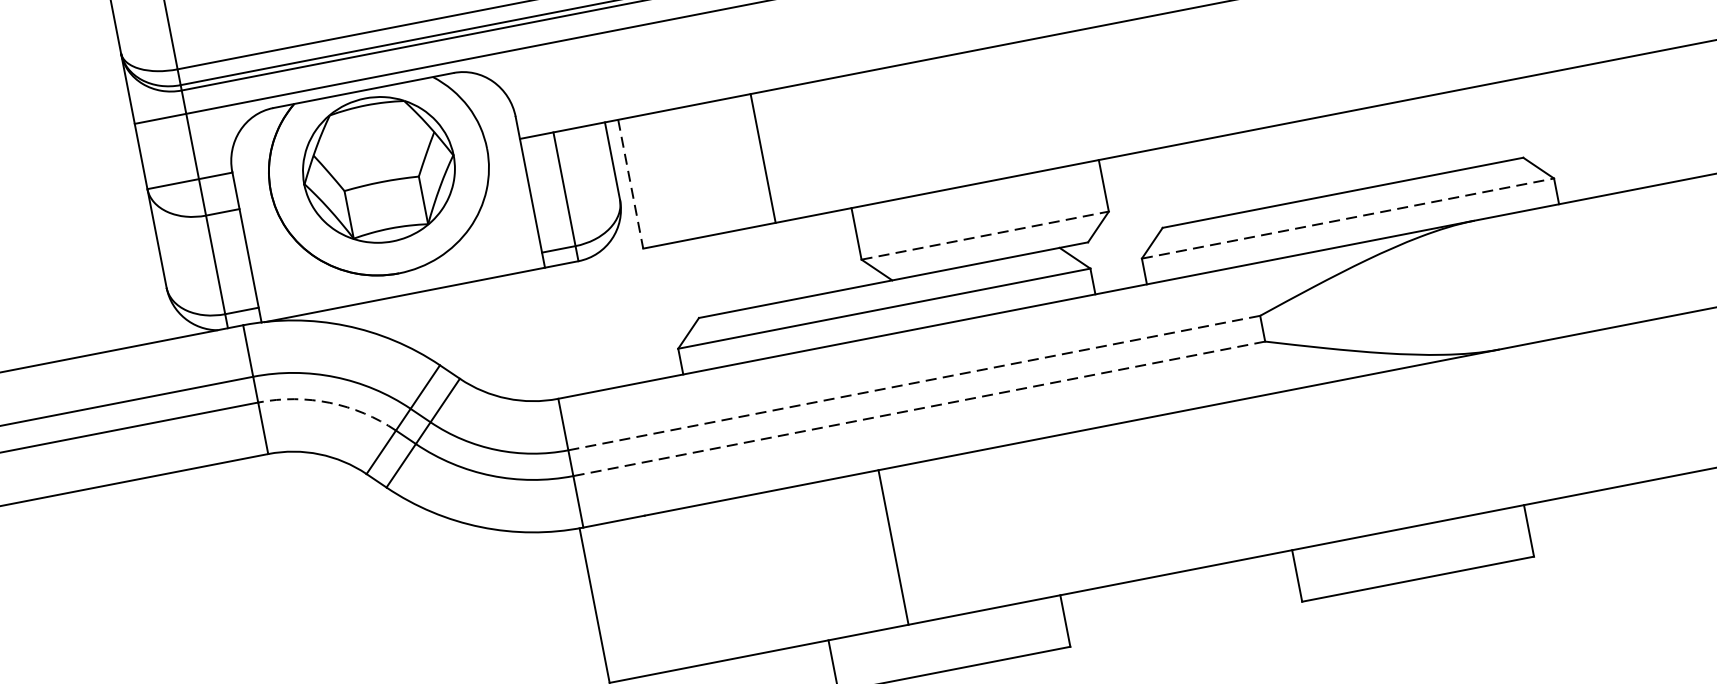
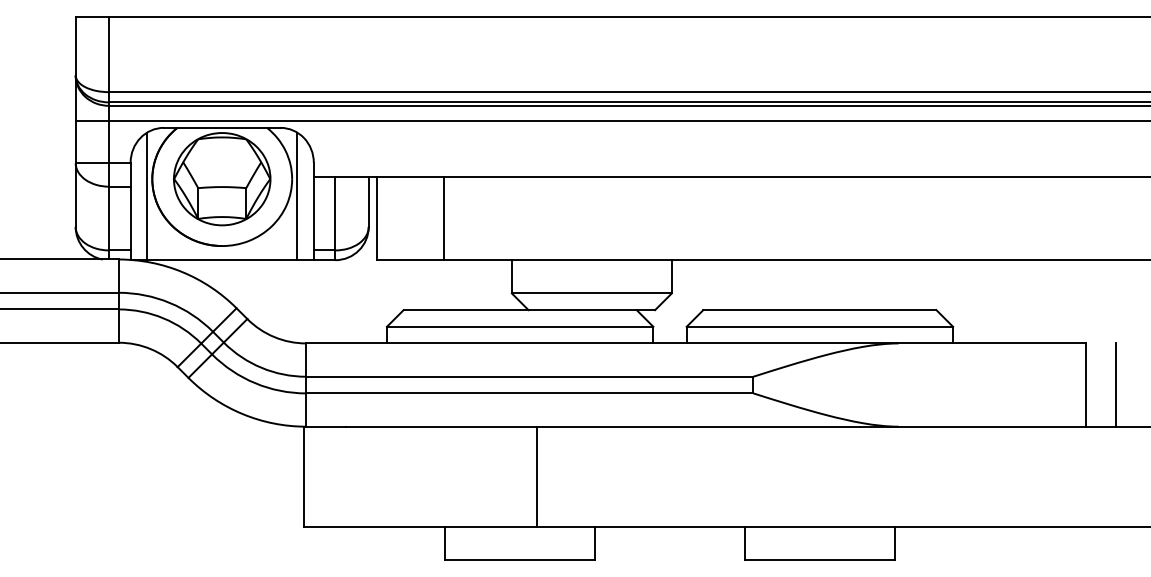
line: (762, 158) -> (443, 218), moved
line: (500, 174) -> (297, 196), added
line: (631, 184) -> (377, 218), dashed -> solid
line: (1348, 217) -> (820, 326), dashed -> solid
line: (268, 219) -> (147, 196), added
line: (984, 235) -> (591, 293), dashed -> solid
line: (913, 382) -> (529, 376), dashed -> solid
arc: (330, 403) -> (163, 318), dashed -> solid
line: (918, 409) -> (529, 393), dashed -> solid
line: (894, 547) -> (537, 476), moved

